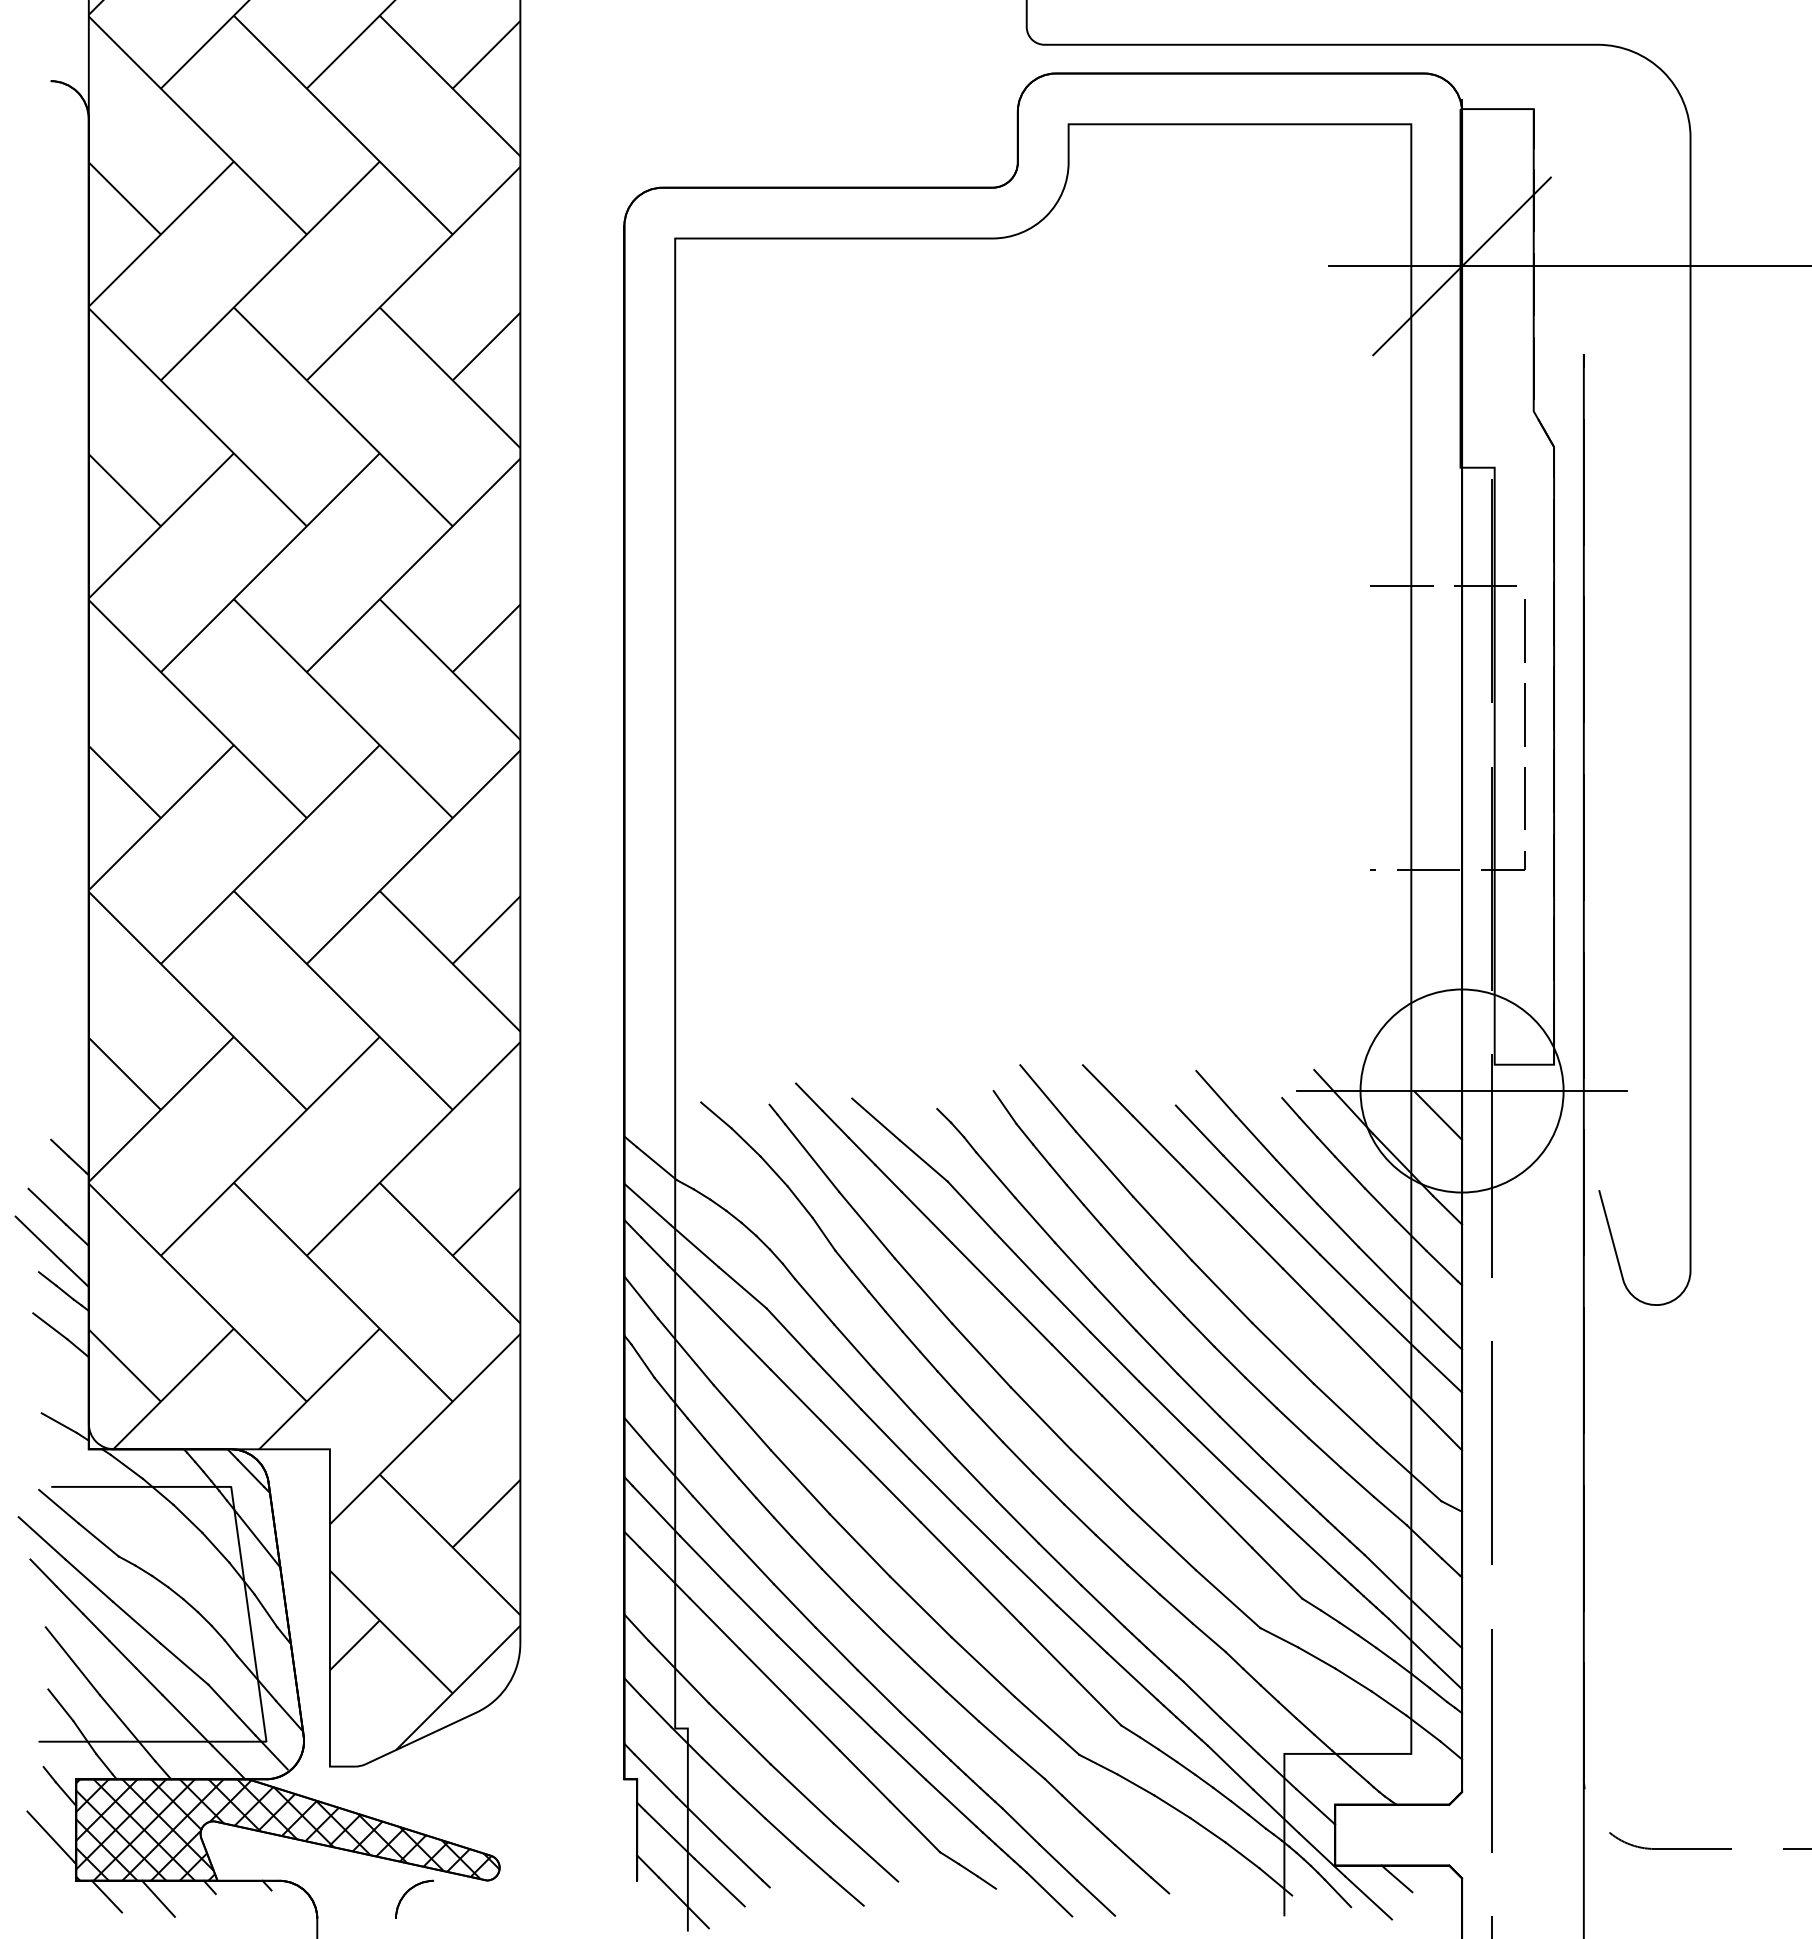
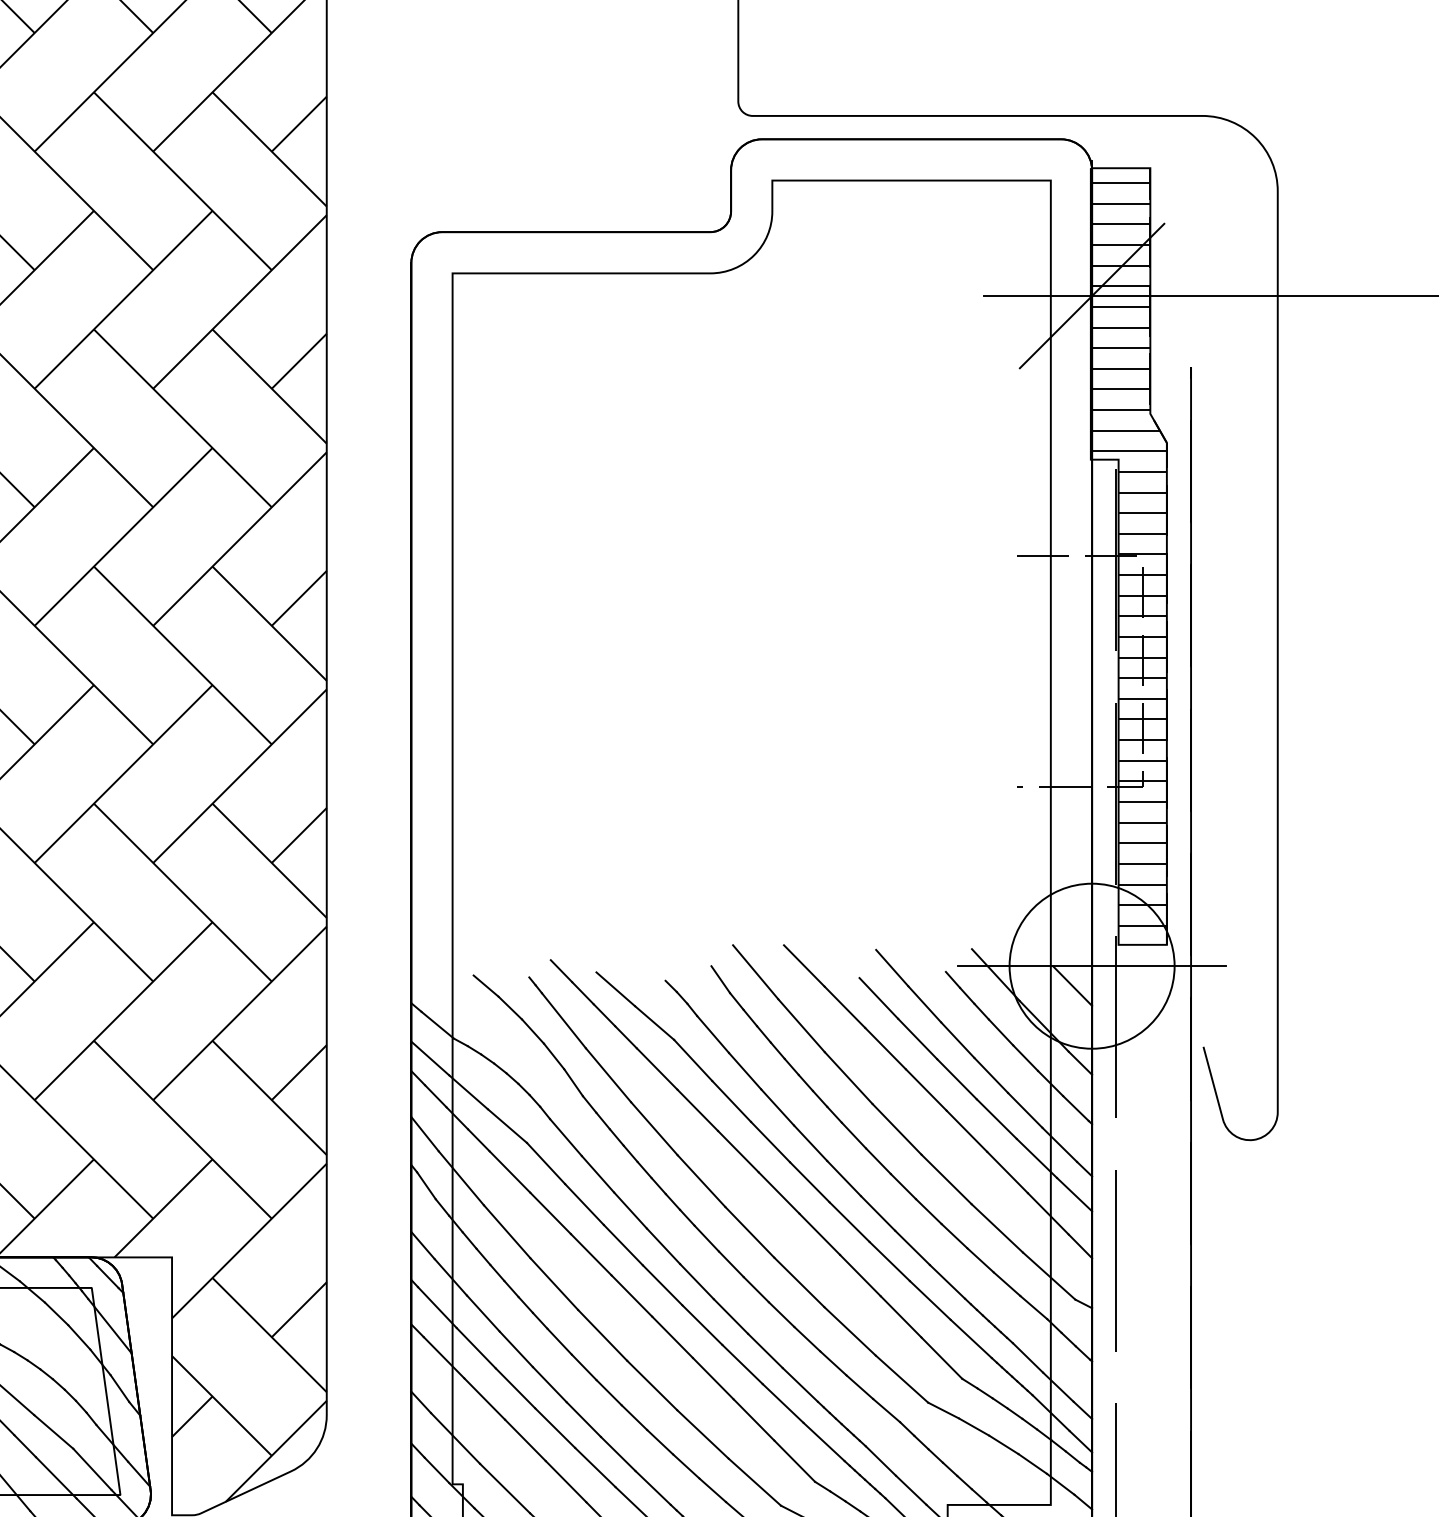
hatch: (1507, 584) -> (1129, 554), added

